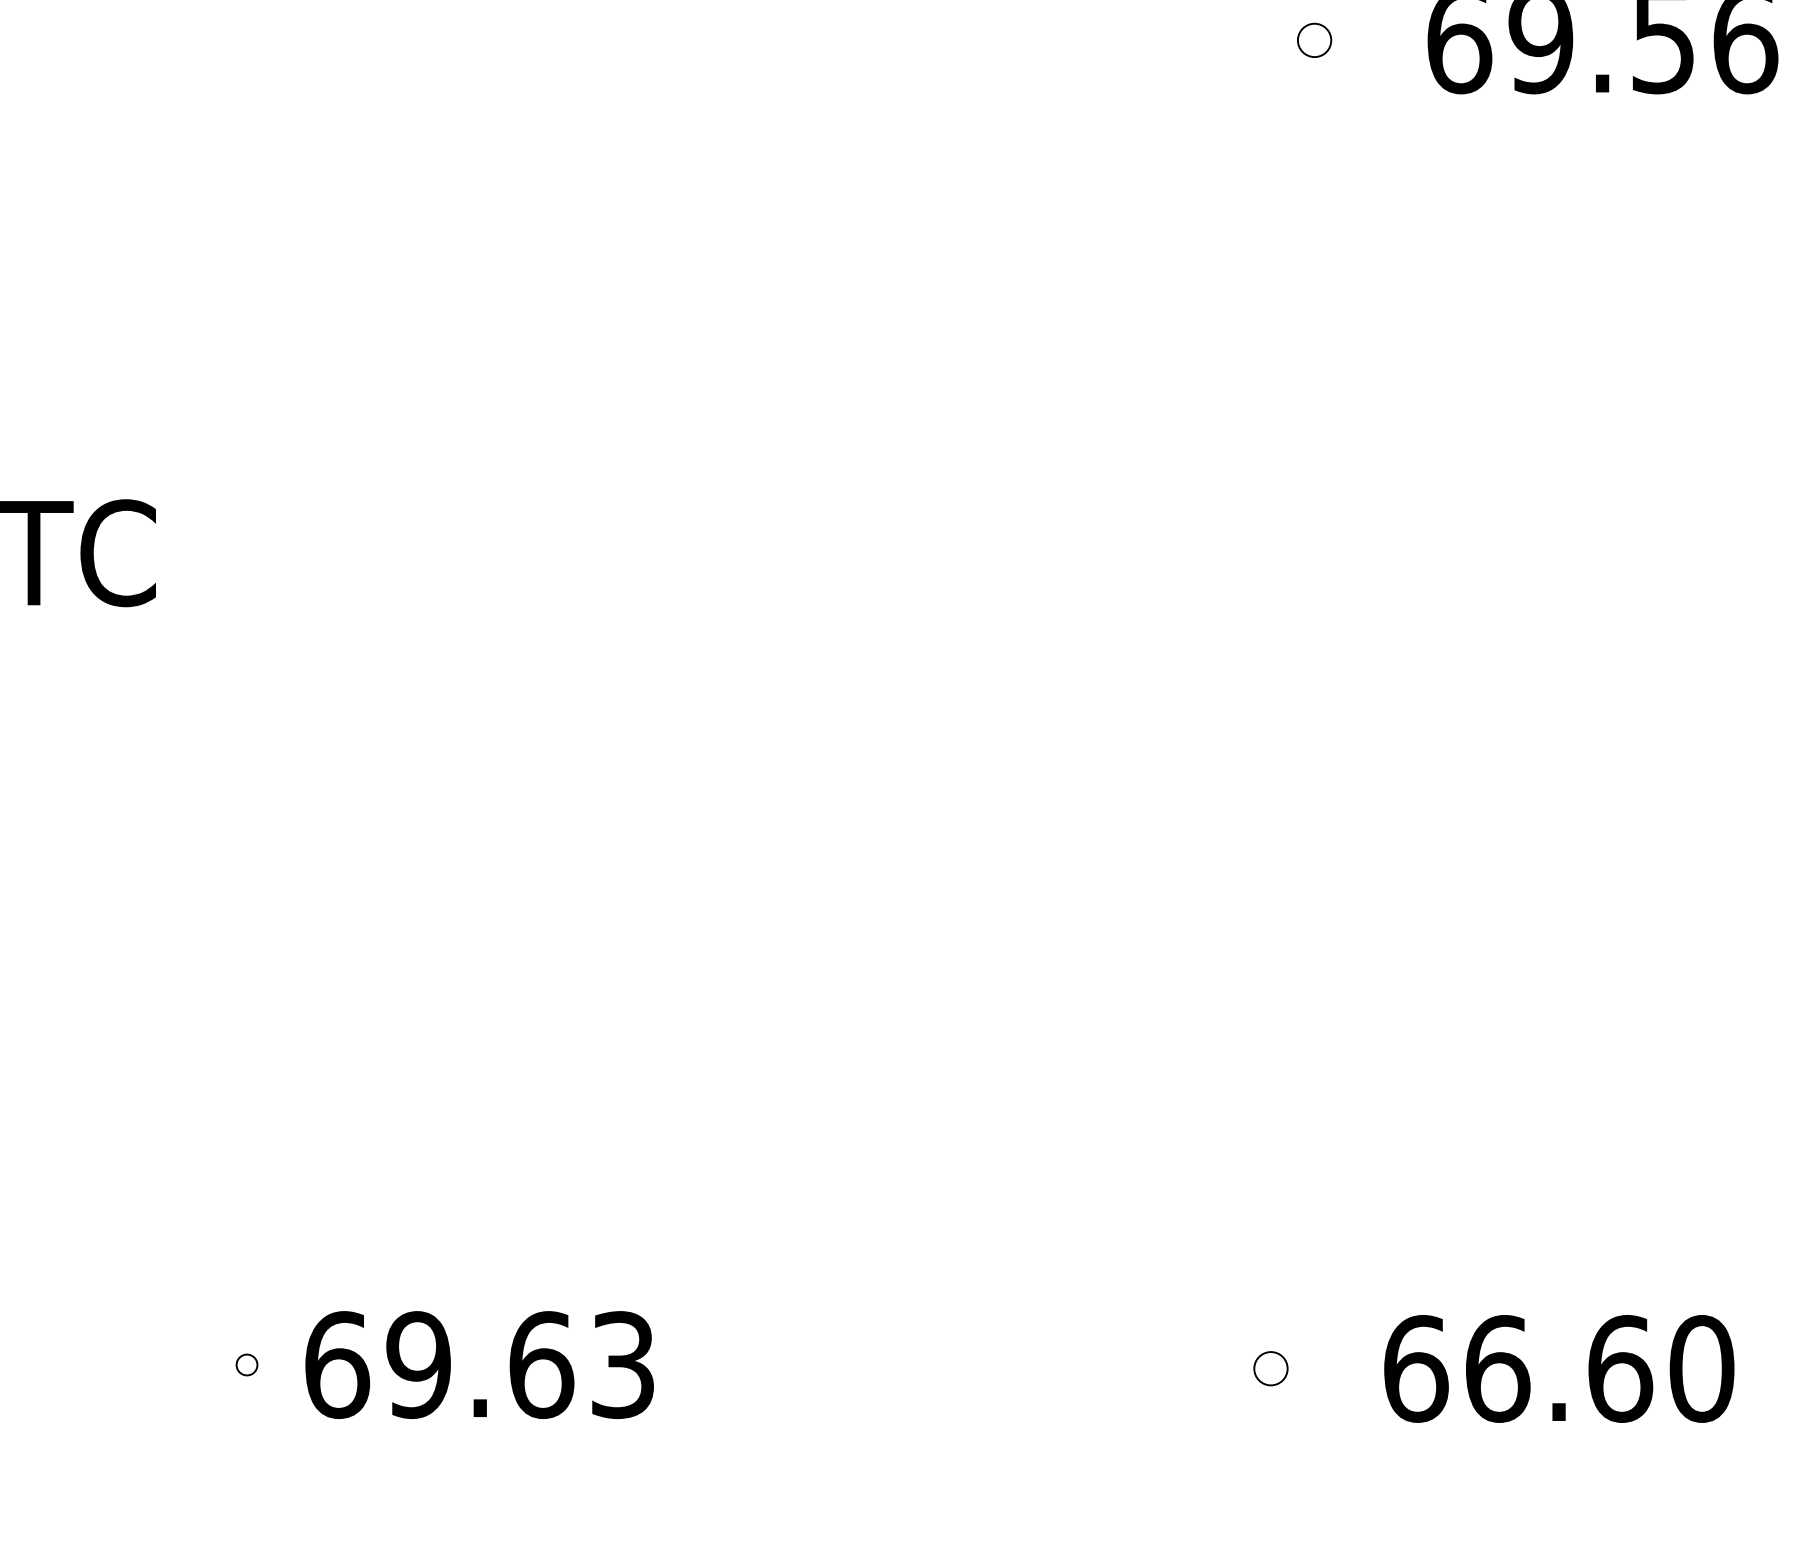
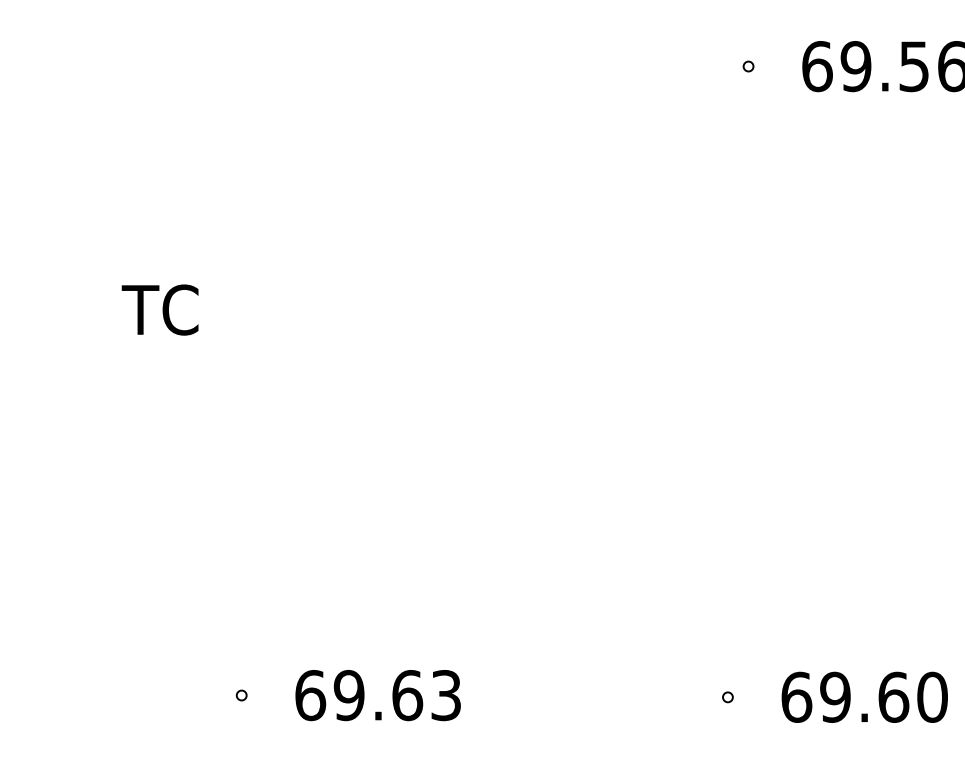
part: (1314, 40) -> (748, 66), size x0.62
text: (478, 1364) -> (377, 695), moved
text: (1497, 1367) -> (835, 696), 66.60 -> 69.60
part: (1270, 1369) -> (727, 697), size x0.62

